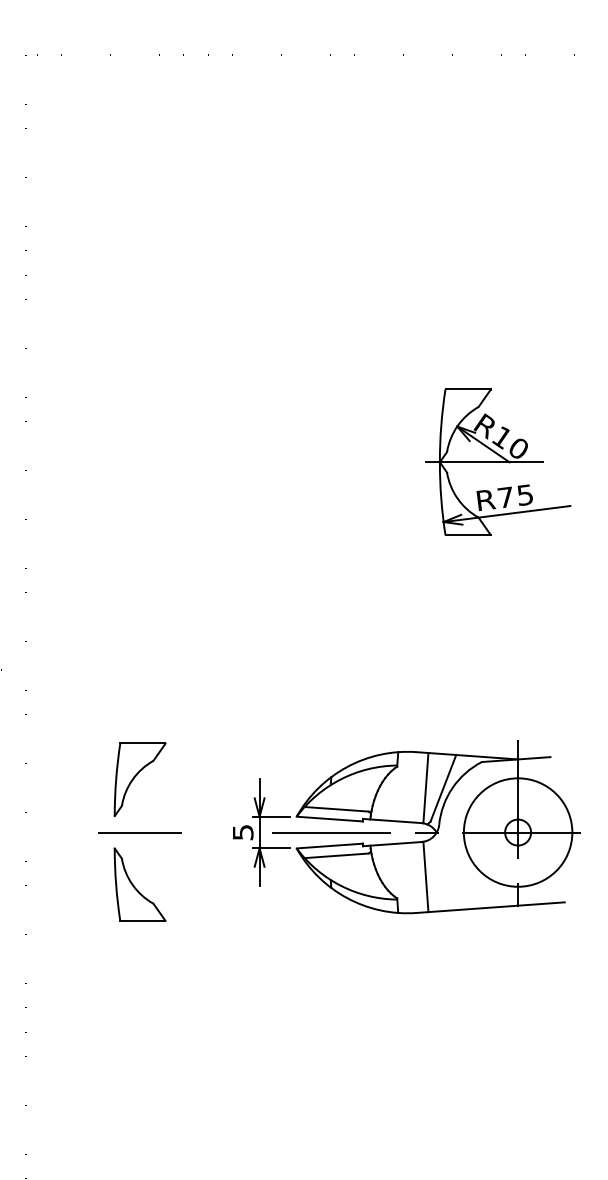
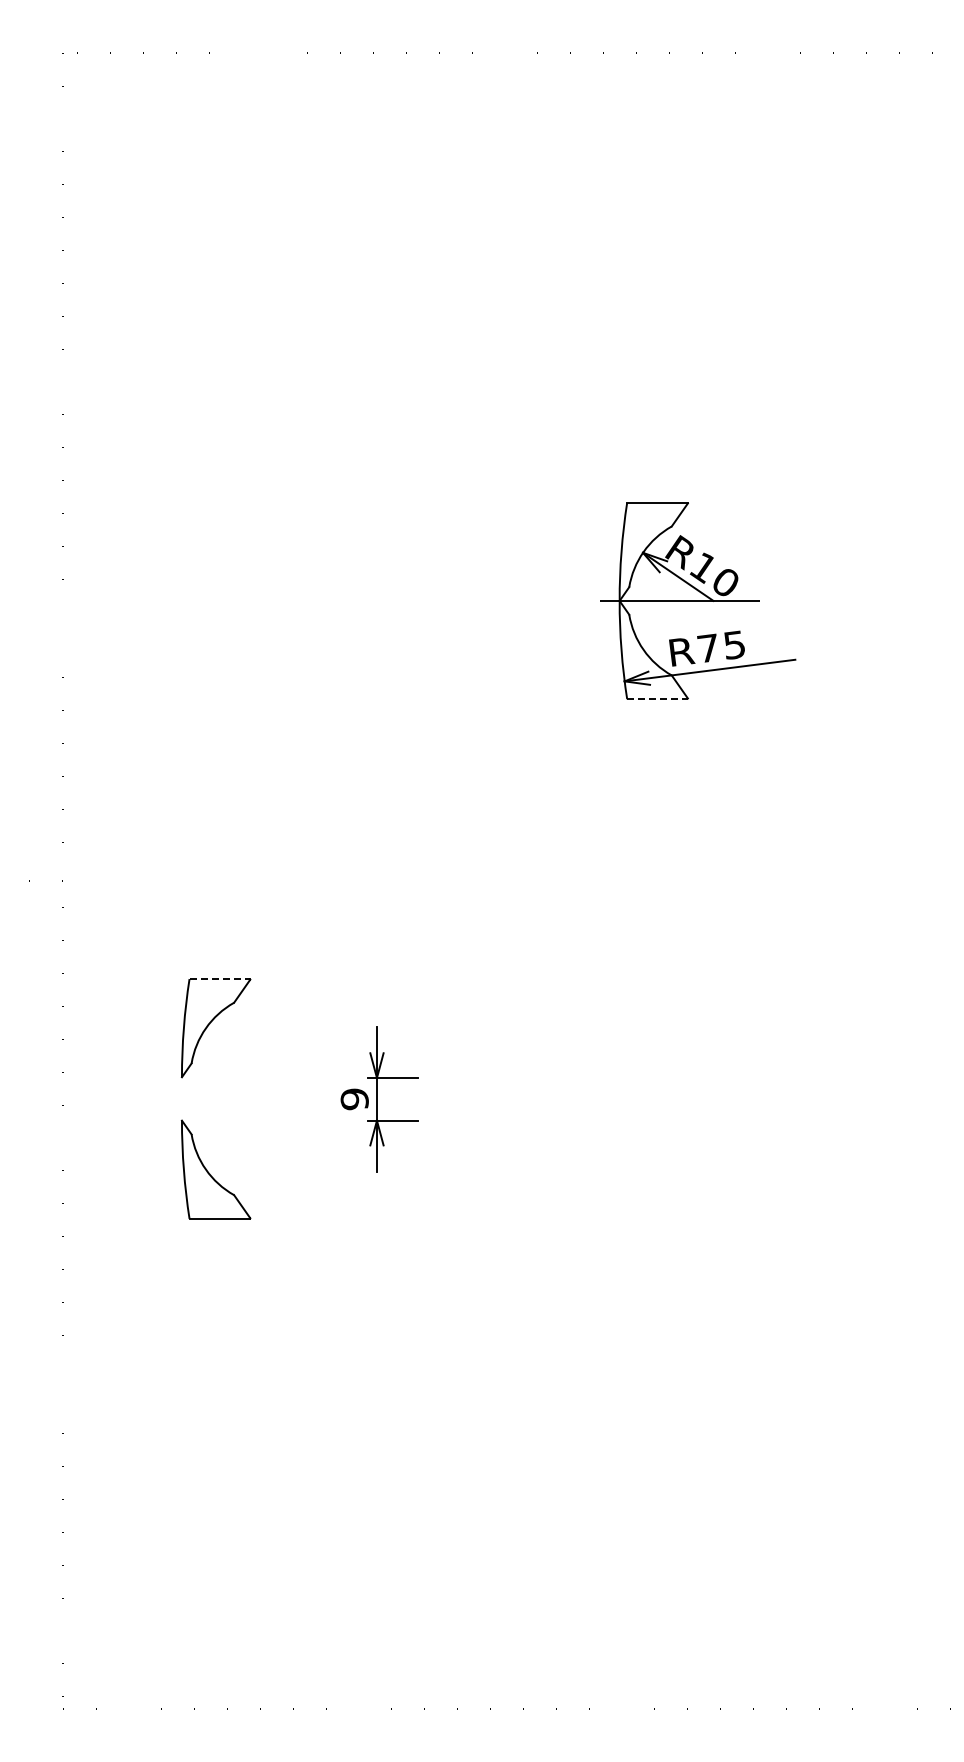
line: (468, 535) -> (658, 699), solid -> dashed
line: (143, 743) -> (220, 979), solid -> dashed
part: (426, 826) -> (601, 1091), removed
line: (139, 832) -> (215, 1099), removed
text: (242, 832) -> (354, 1099), 5 -> 9

